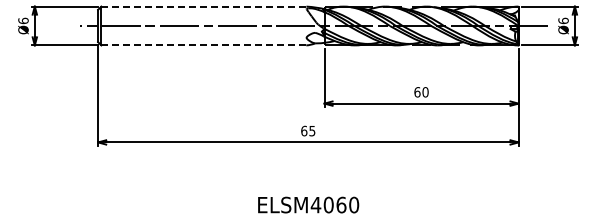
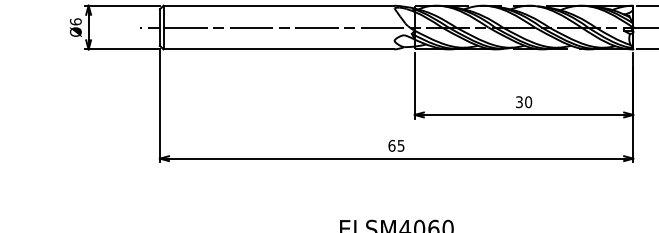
line: (203, 6) -> (278, 5), dashed -> solid
line: (203, 45) -> (278, 49), dashed -> solid
text: (417, 92) -> (519, 102), 60 -> 30

